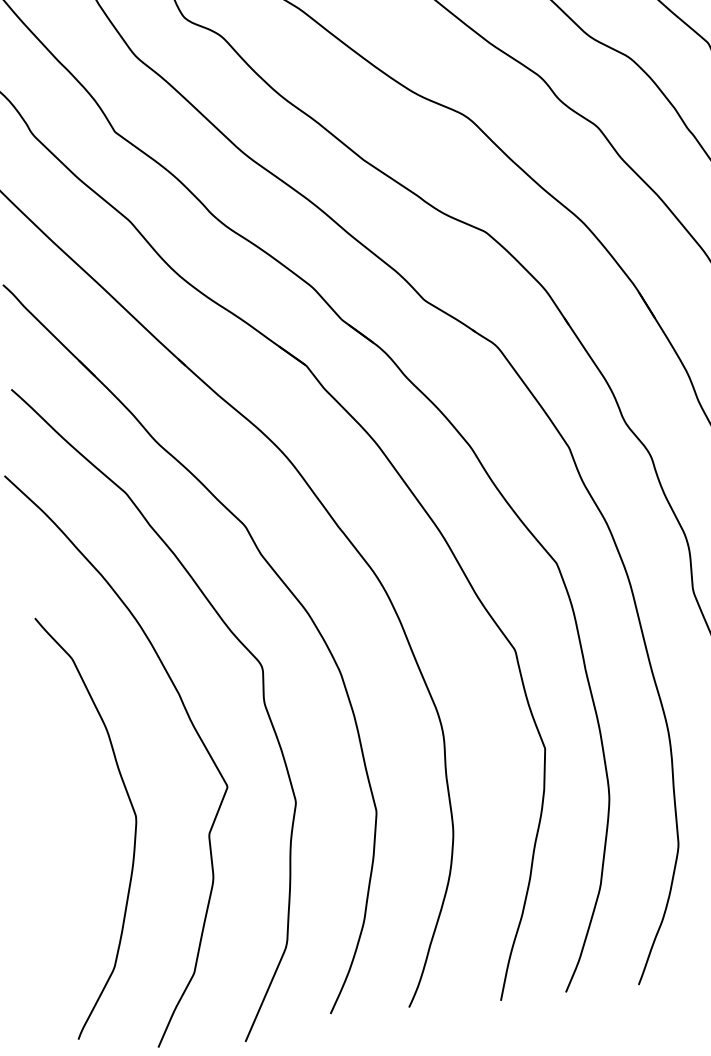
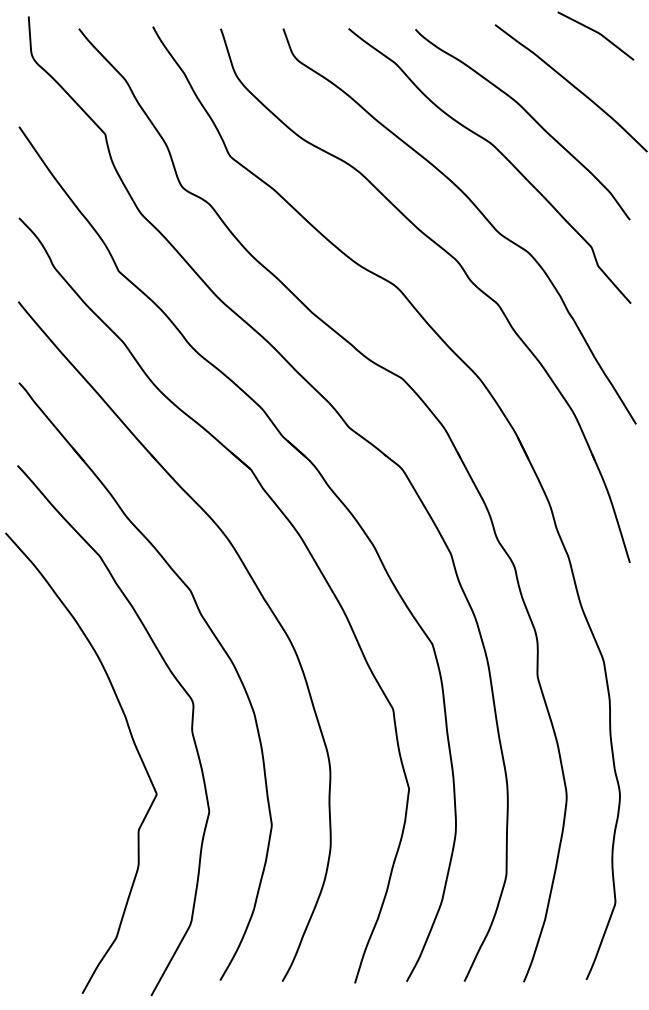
curve: (134, 828) -> (80, 819), removed

